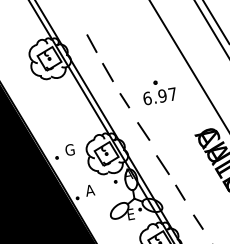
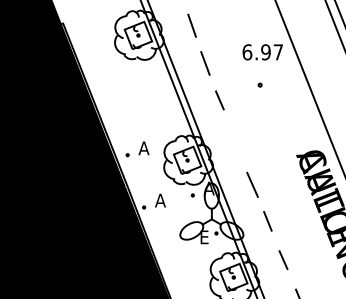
text: (159, 96) -> (262, 52), moved
line: (143, 131) -> (236, 140), removed
text: (69, 150) -> (143, 148), G -> A

